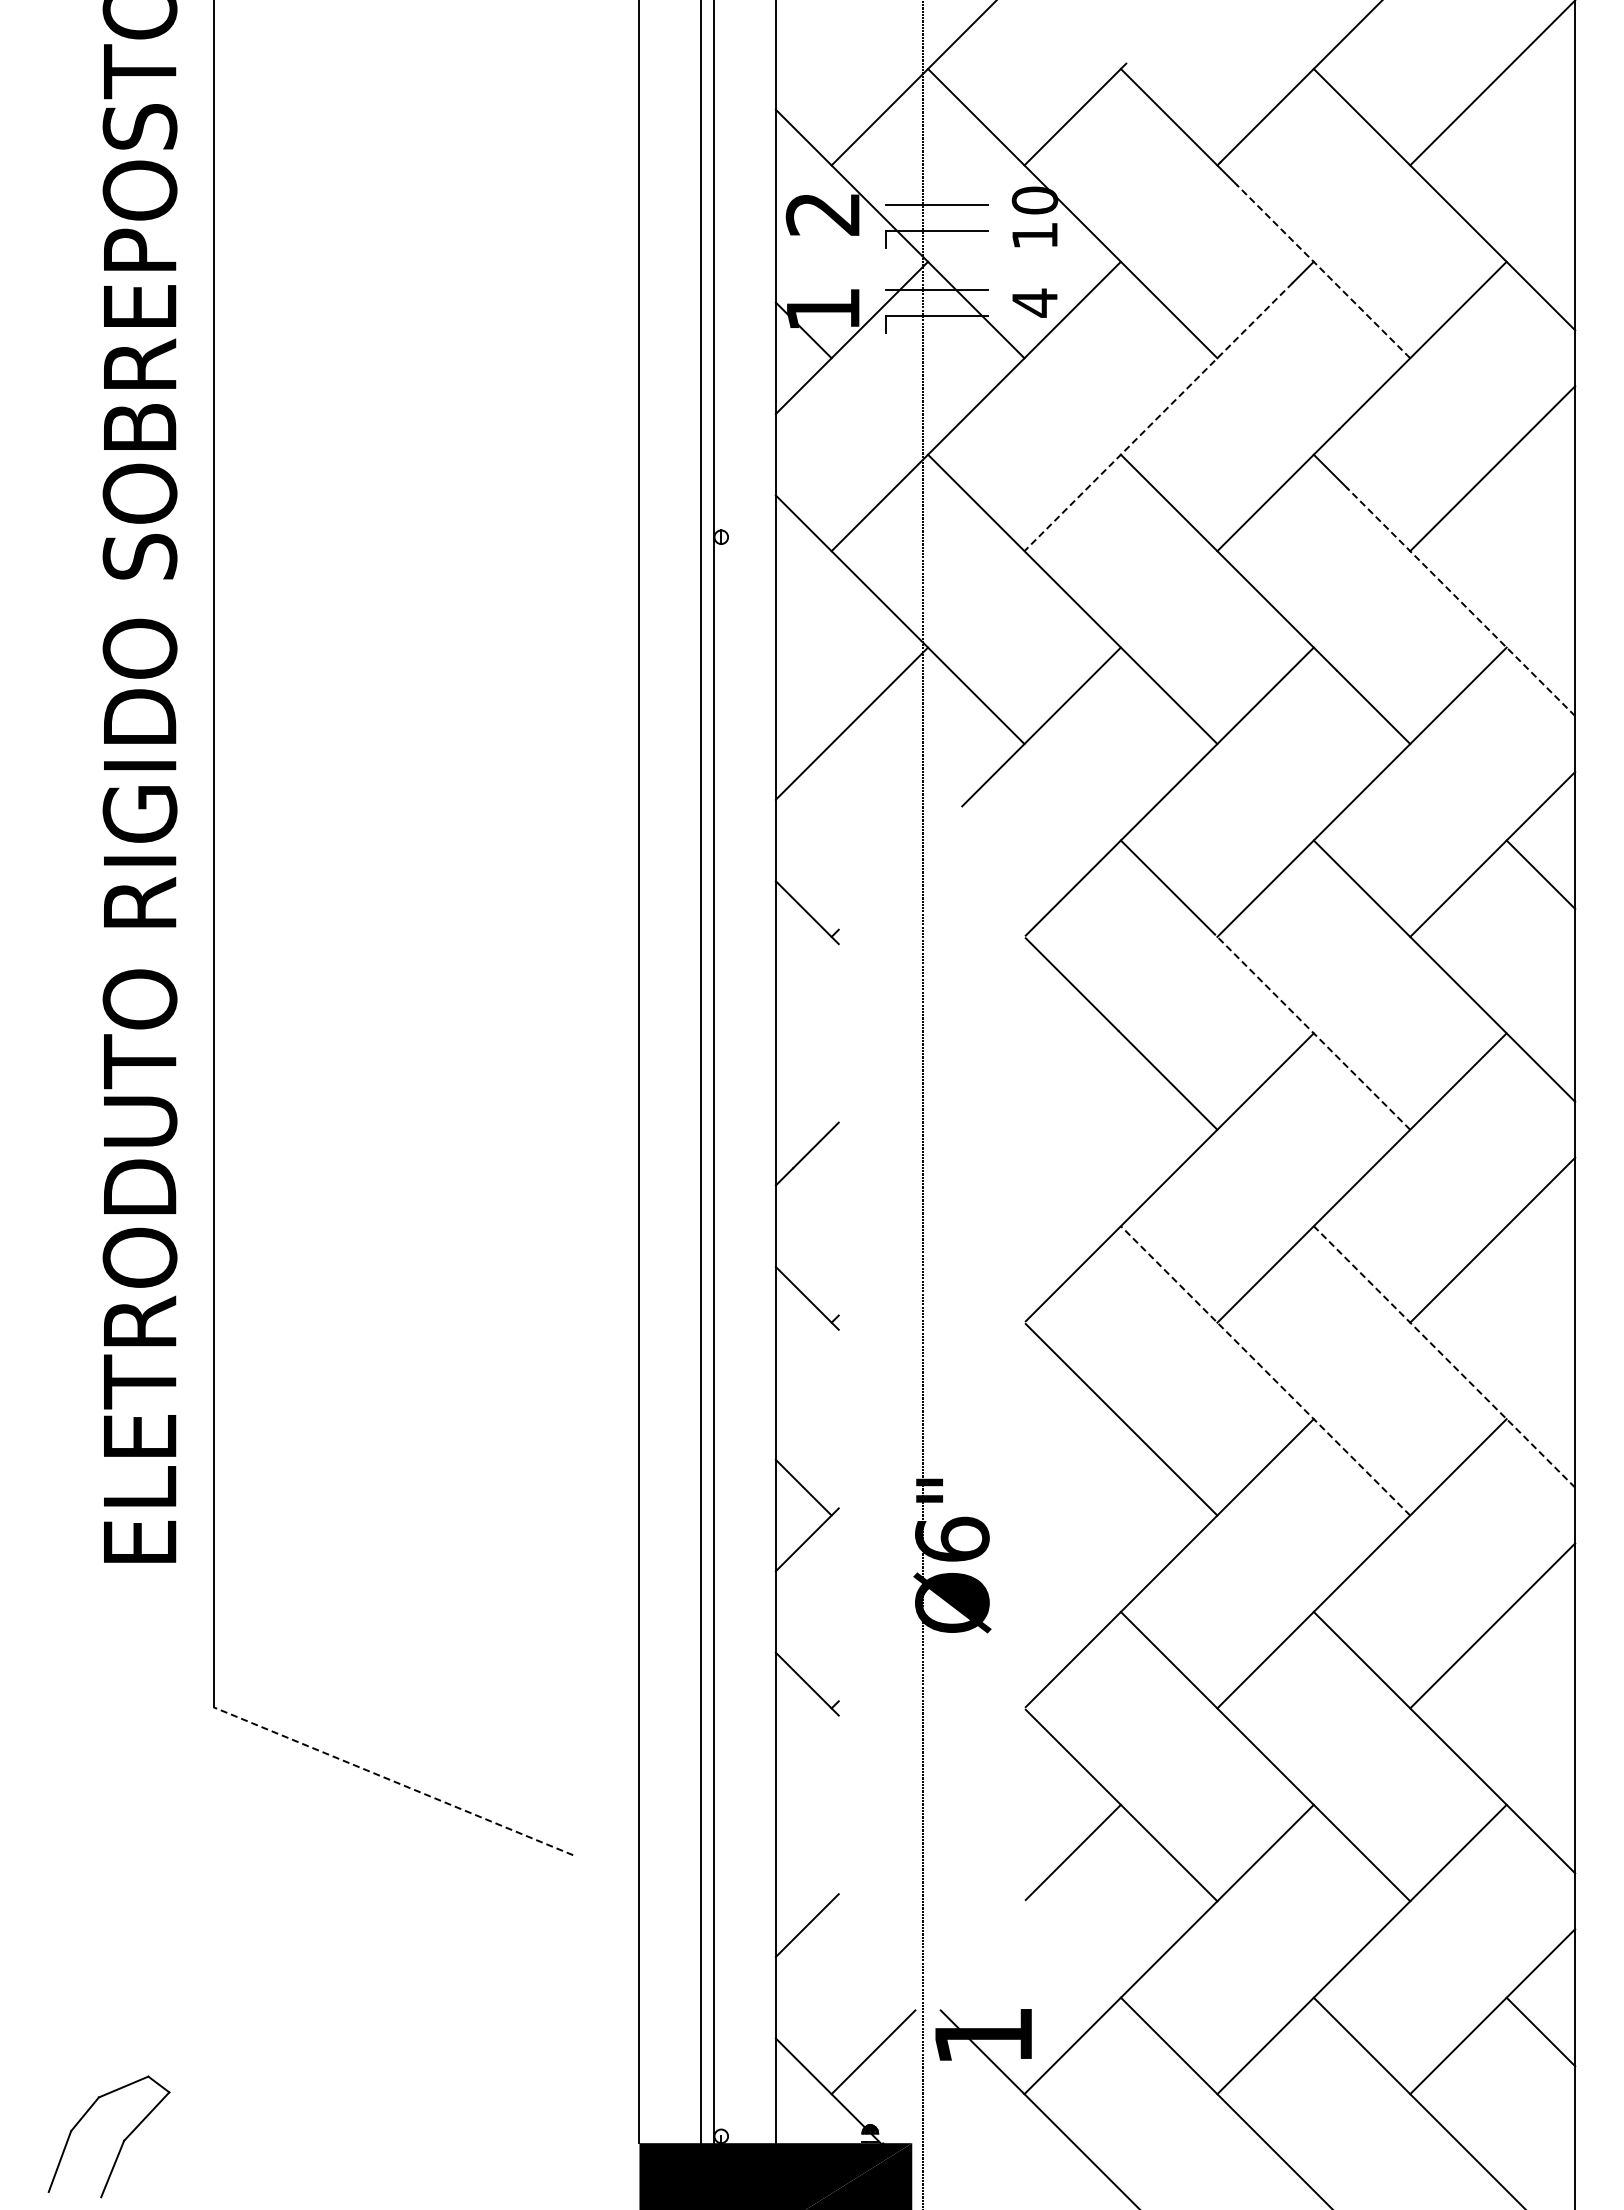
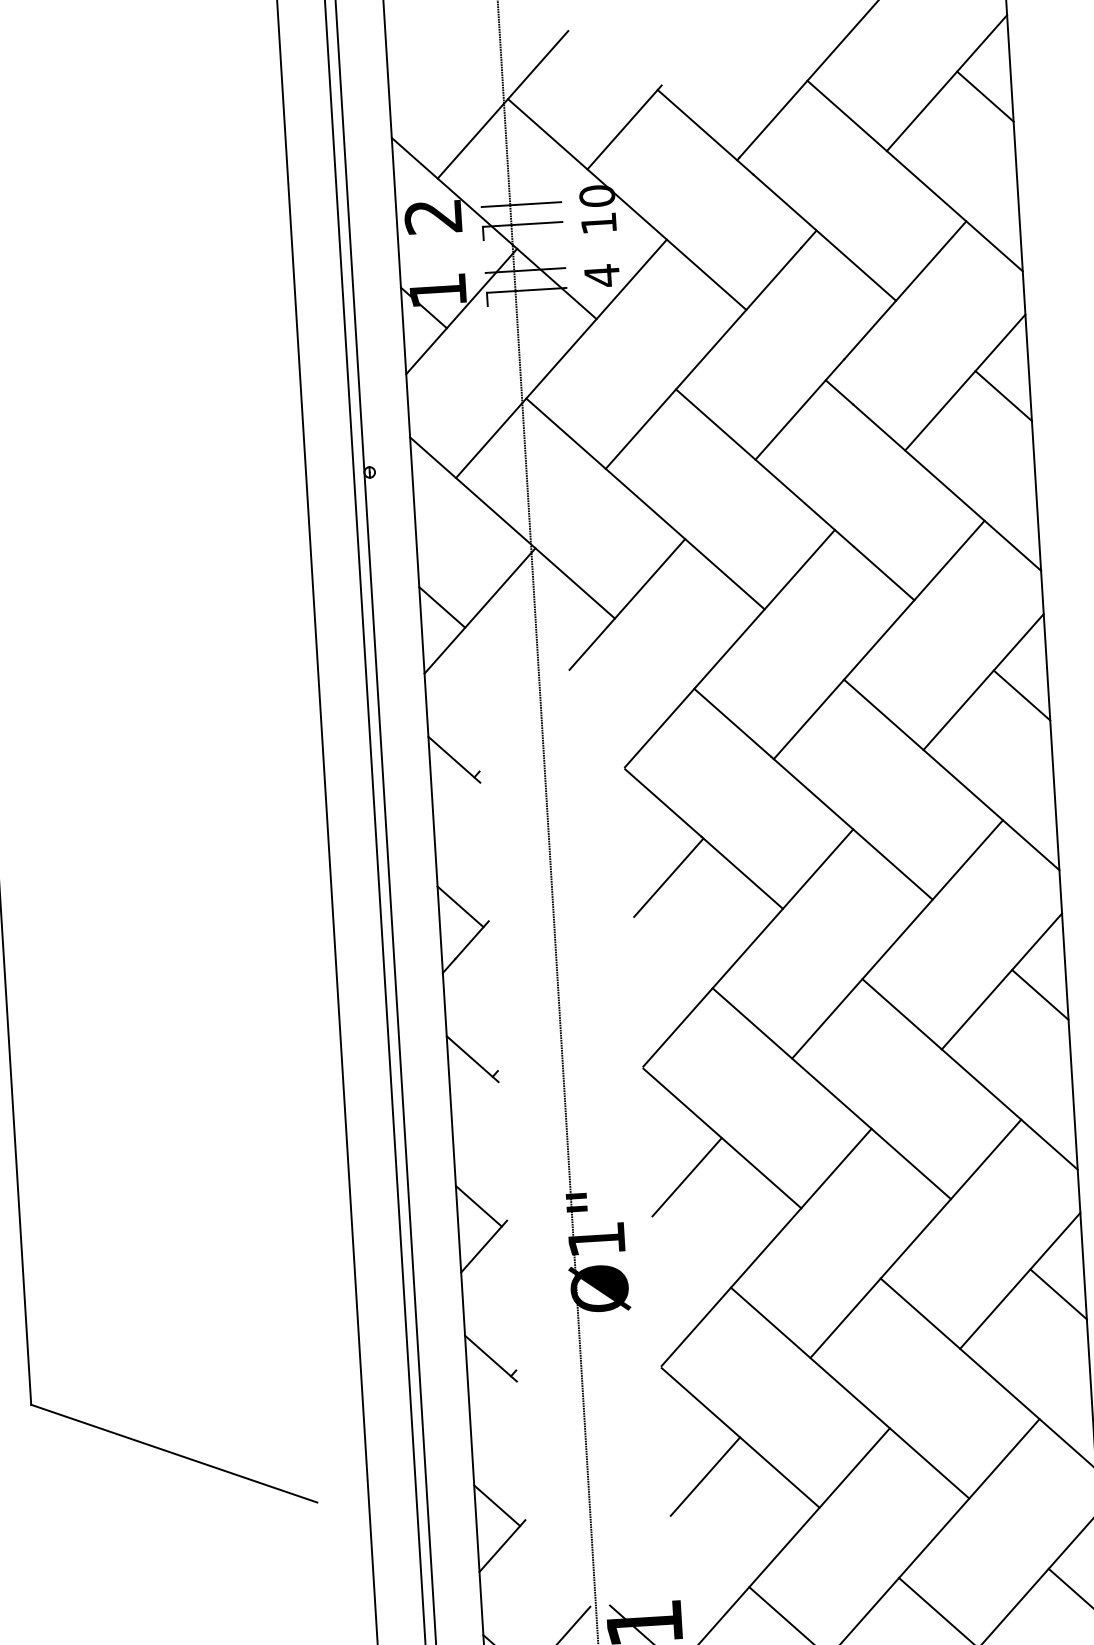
line: (1540, 102) -> (985, 96), added
line: (1323, 271) -> (824, 237), dashed -> solid
line: (1158, 417) -> (703, 358), dashed -> solid
line: (1540, 488) -> (1003, 395), added
line: (1460, 601) -> (946, 487), dashed -> solid
line: (803, 716) -> (442, 607), added
line: (1312, 1031) -> (852, 828), dashed -> solid
line: (1072, 1080) -> (668, 877), added
line: (803, 1101) -> (460, 906), added
line: (1540, 1260) -> (1040, 994), added
line: (1444, 1356) -> (970, 1074), dashed -> solid
line: (1265, 1370) -> (831, 1093), dashed -> solid
line: (1072, 1466) -> (686, 1177), added
text: (952, 1538) -> (596, 1238), Ø6" -> Ø1"
line: (1540, 1645) -> (1058, 1293), added
line: (392, 1781) -> (173, 1453), dashed -> solid
line: (803, 1873) -> (497, 1505), added

